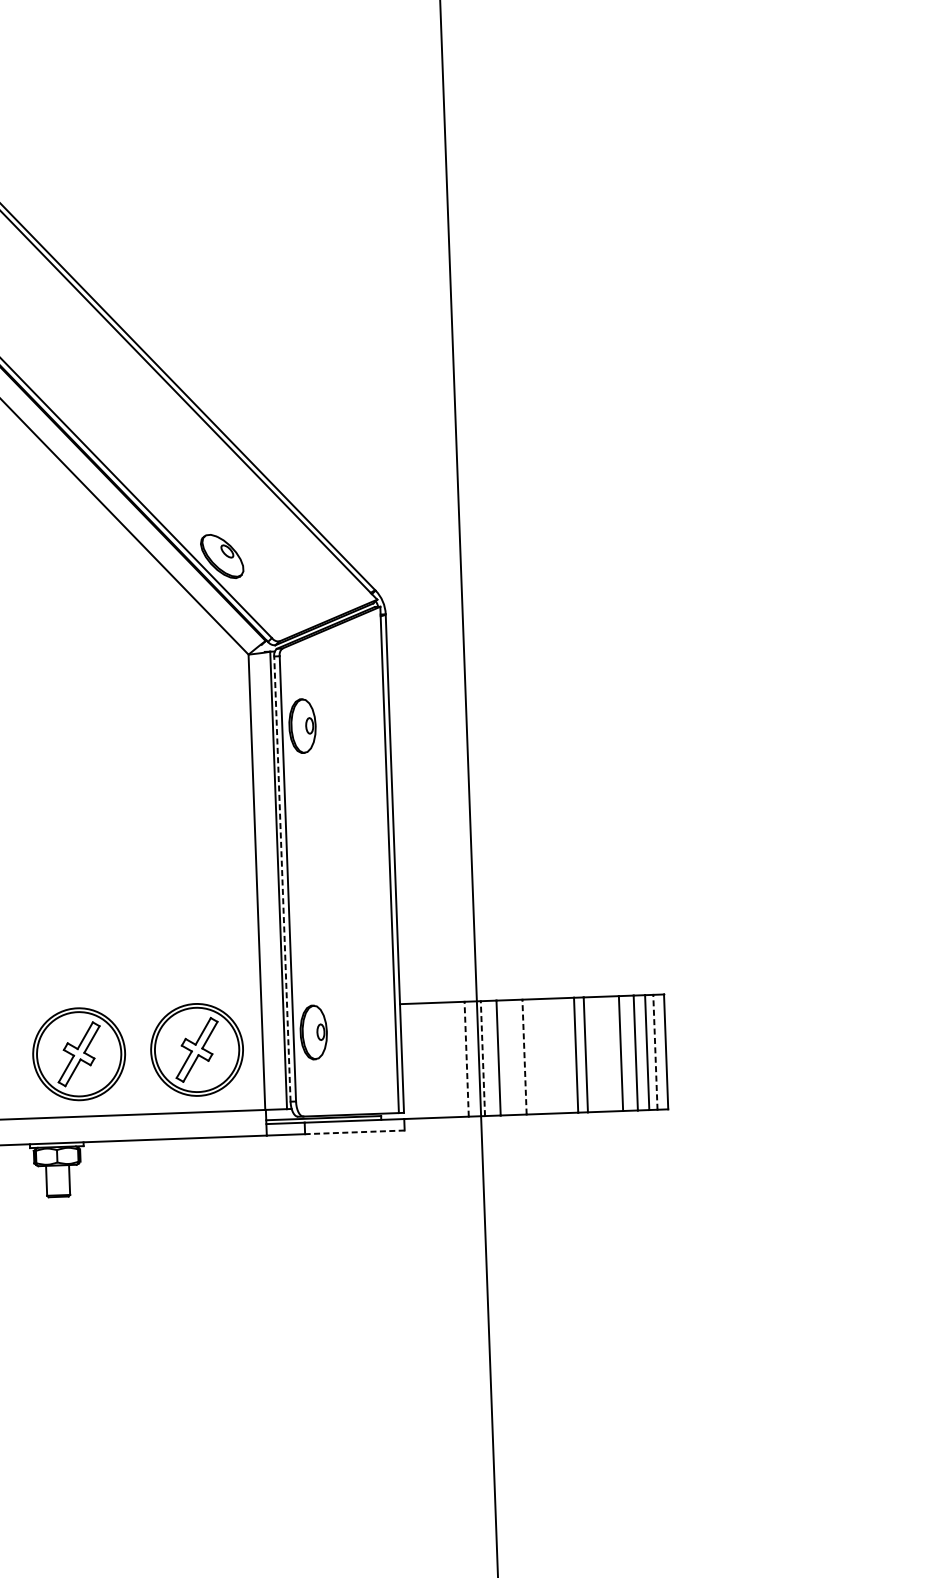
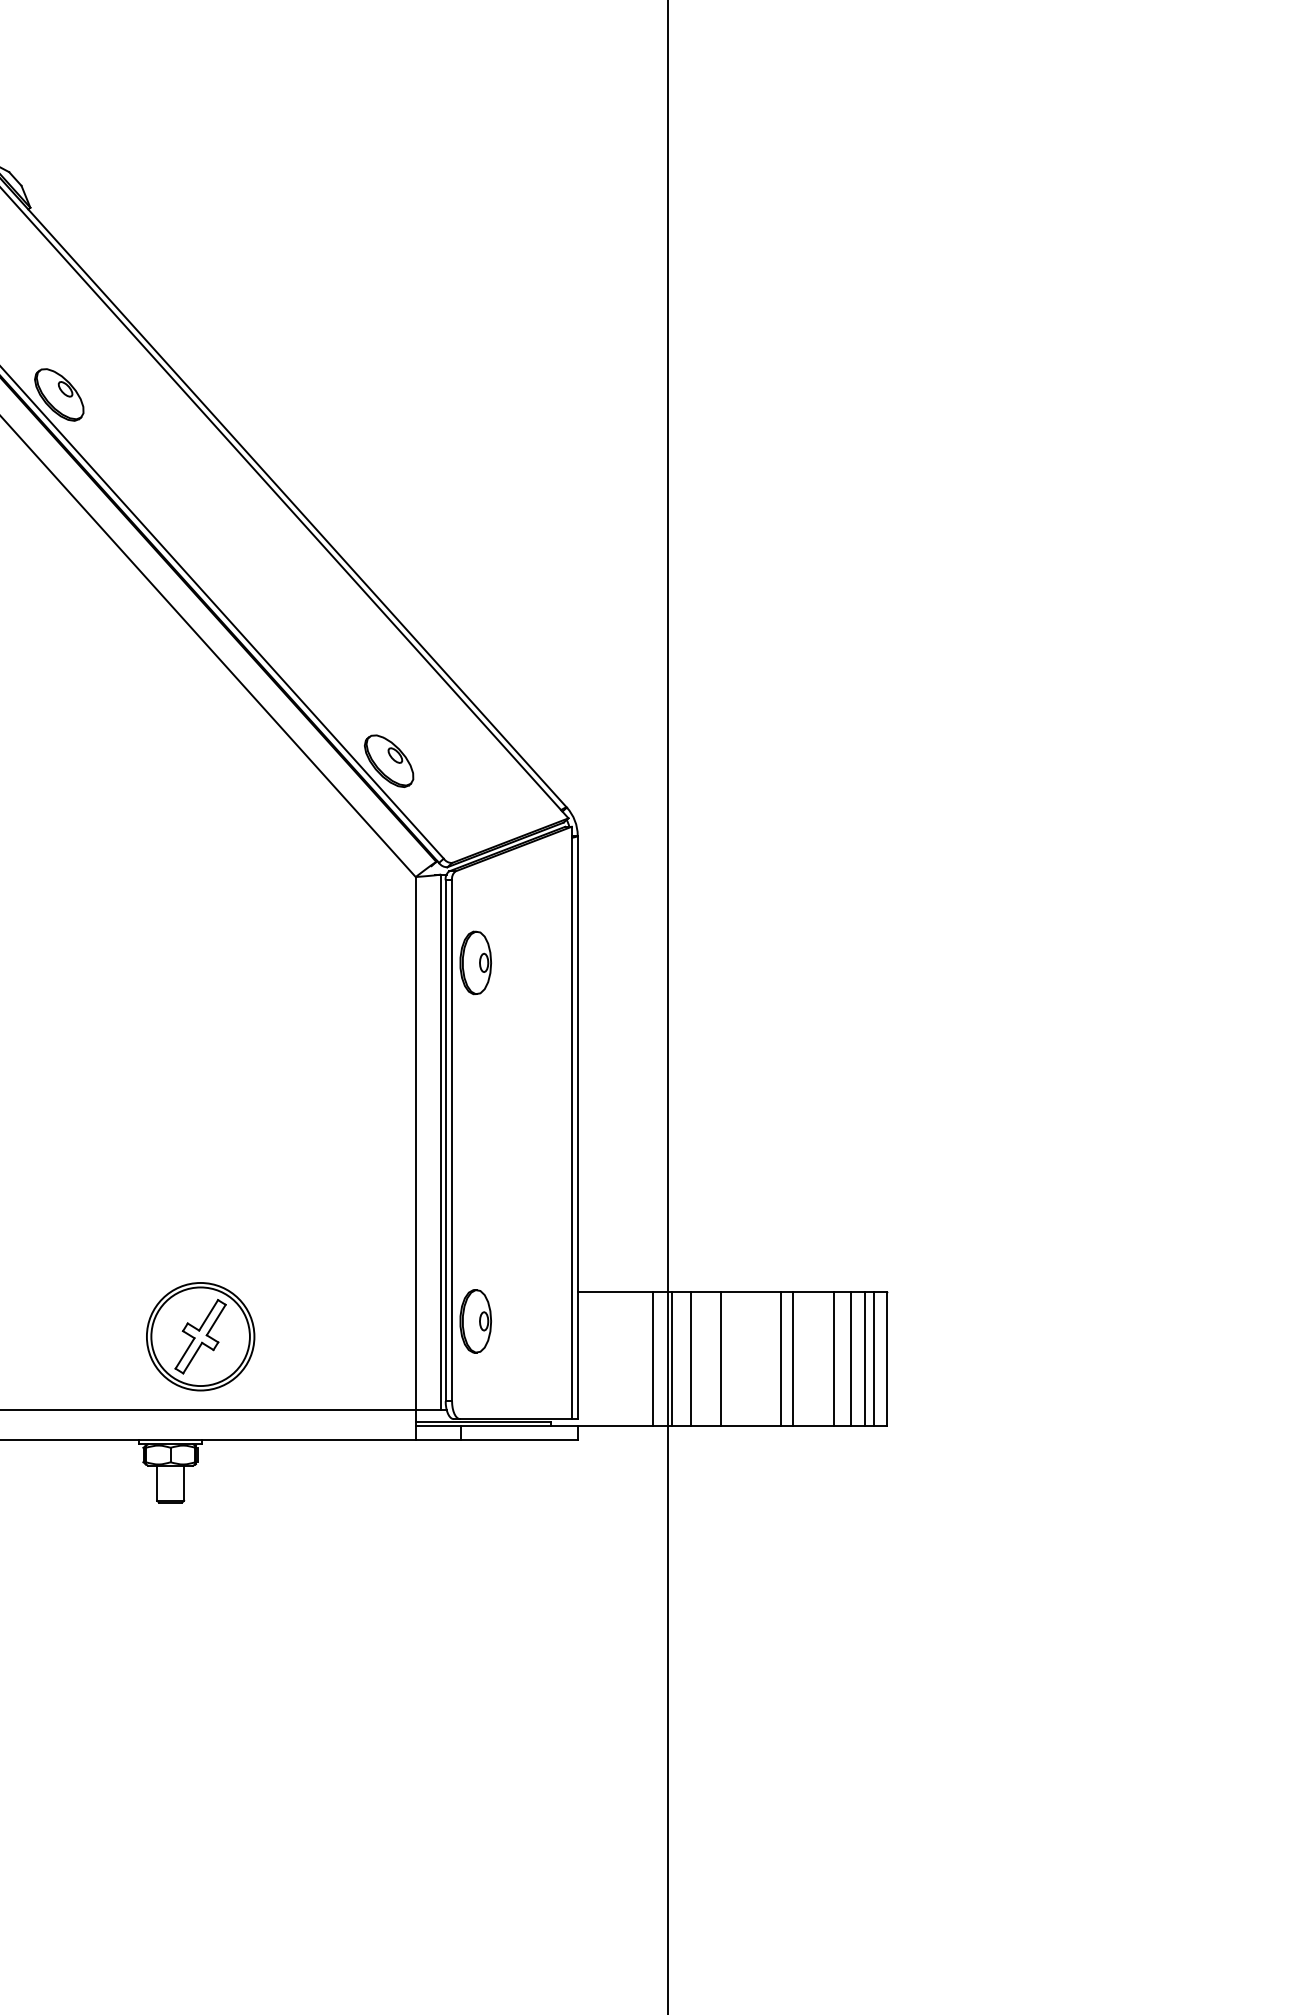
line: (282, 878) -> (445, 1140), dashed -> solid
part: (196, 1049) -> (338, 1336), removed
line: (655, 1051) -> (874, 1358), dashed -> solid
line: (524, 1056) -> (720, 1358), dashed -> solid
line: (466, 1058) -> (653, 1358), dashed -> solid
line: (483, 1058) -> (672, 1358), dashed -> solid
line: (354, 1132) -> (519, 1439), dashed -> solid

